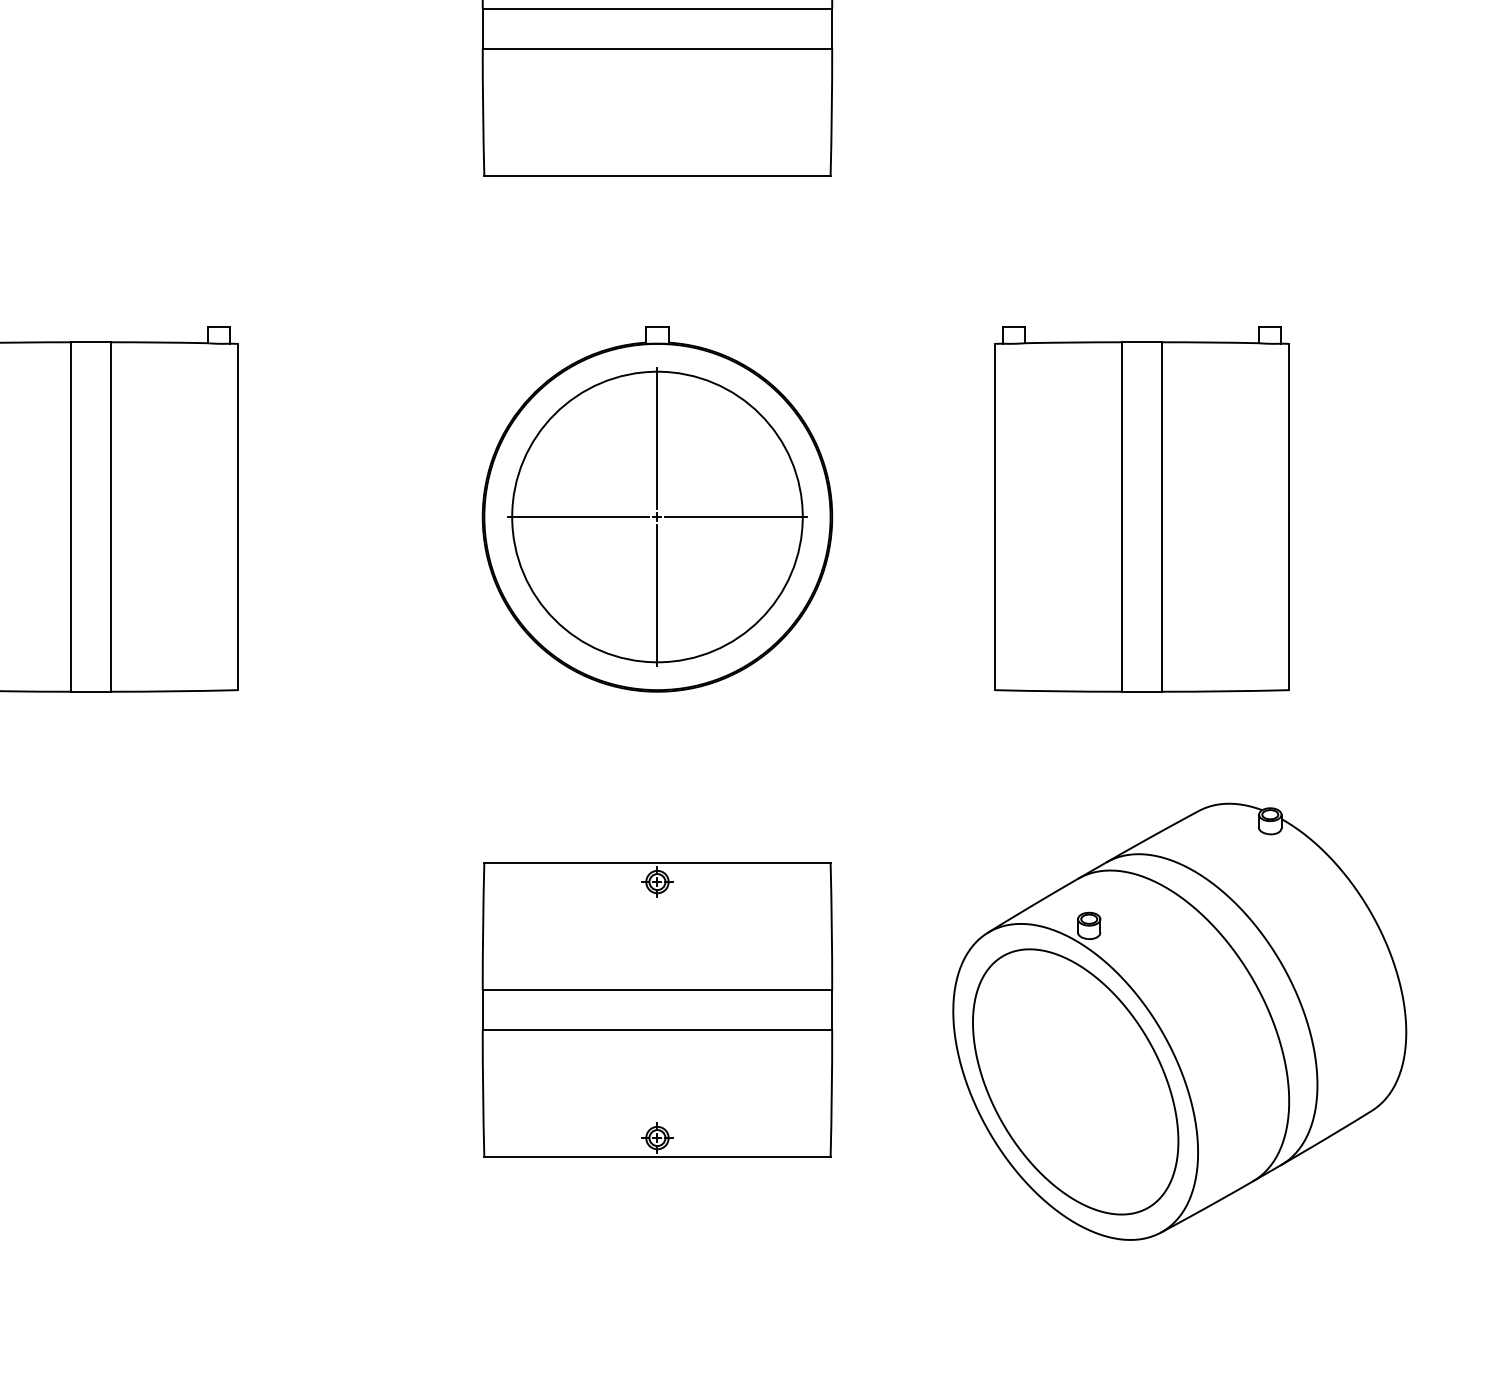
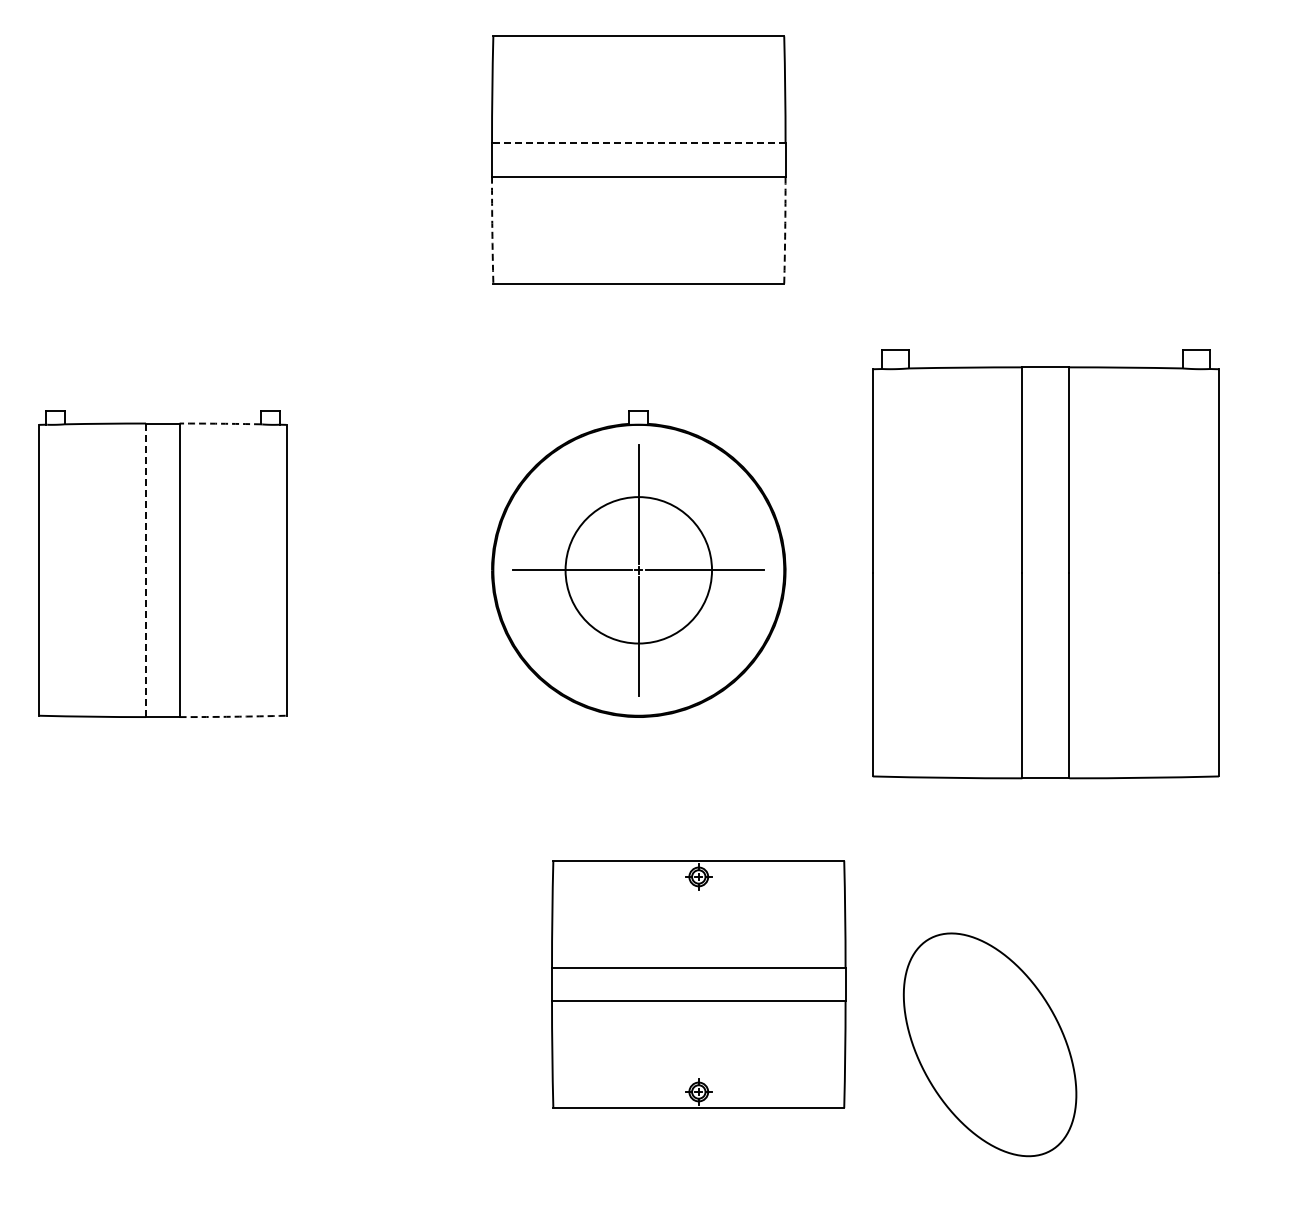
line: (657, 8) -> (638, 143), solid -> dashed
arc: (483, 112) -> (492, 230), solid -> dashed
arc: (832, 112) -> (785, 230), solid -> dashed
arc: (159, 342) -> (220, 423), solid -> dashed
part: (1141, 508) -> (1045, 563), size x1.4
line: (71, 517) -> (146, 570), solid -> dashed
circle: (657, 517) -> (638, 570), size x0.6
arc: (174, 691) -> (233, 716), solid -> dashed
part: (657, 1010) -> (698, 984), moved
part: (1179, 1022) -> (1077, 994), removed

